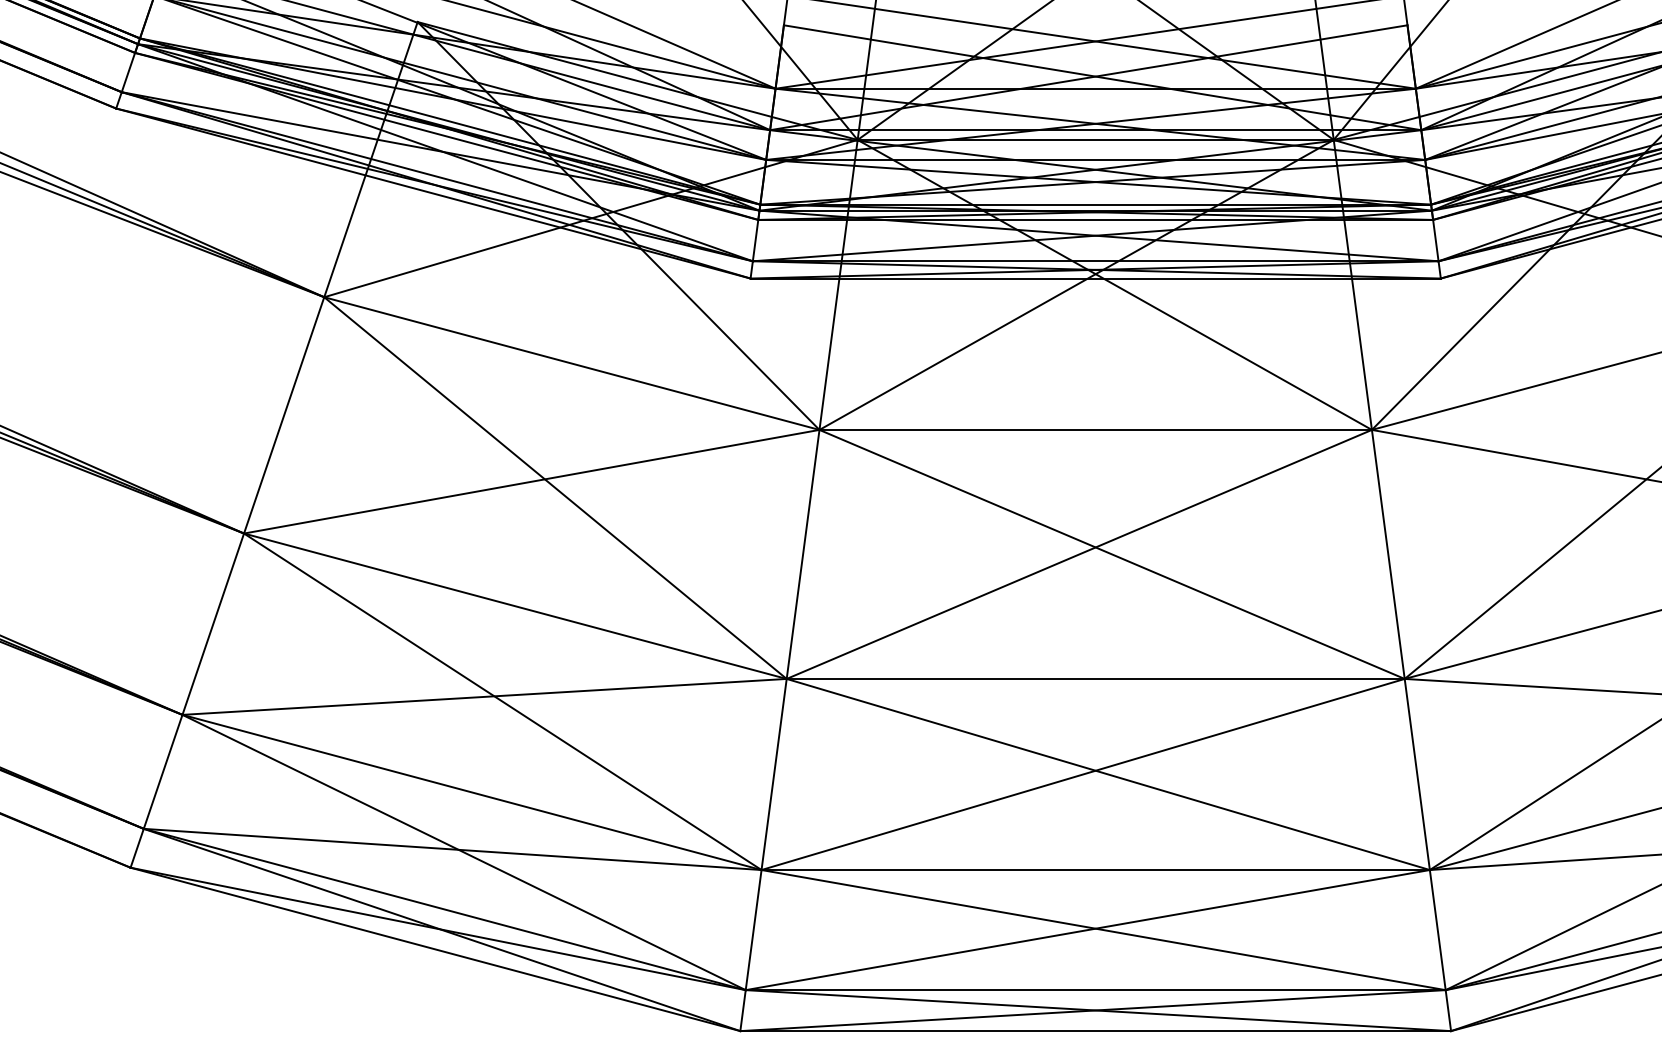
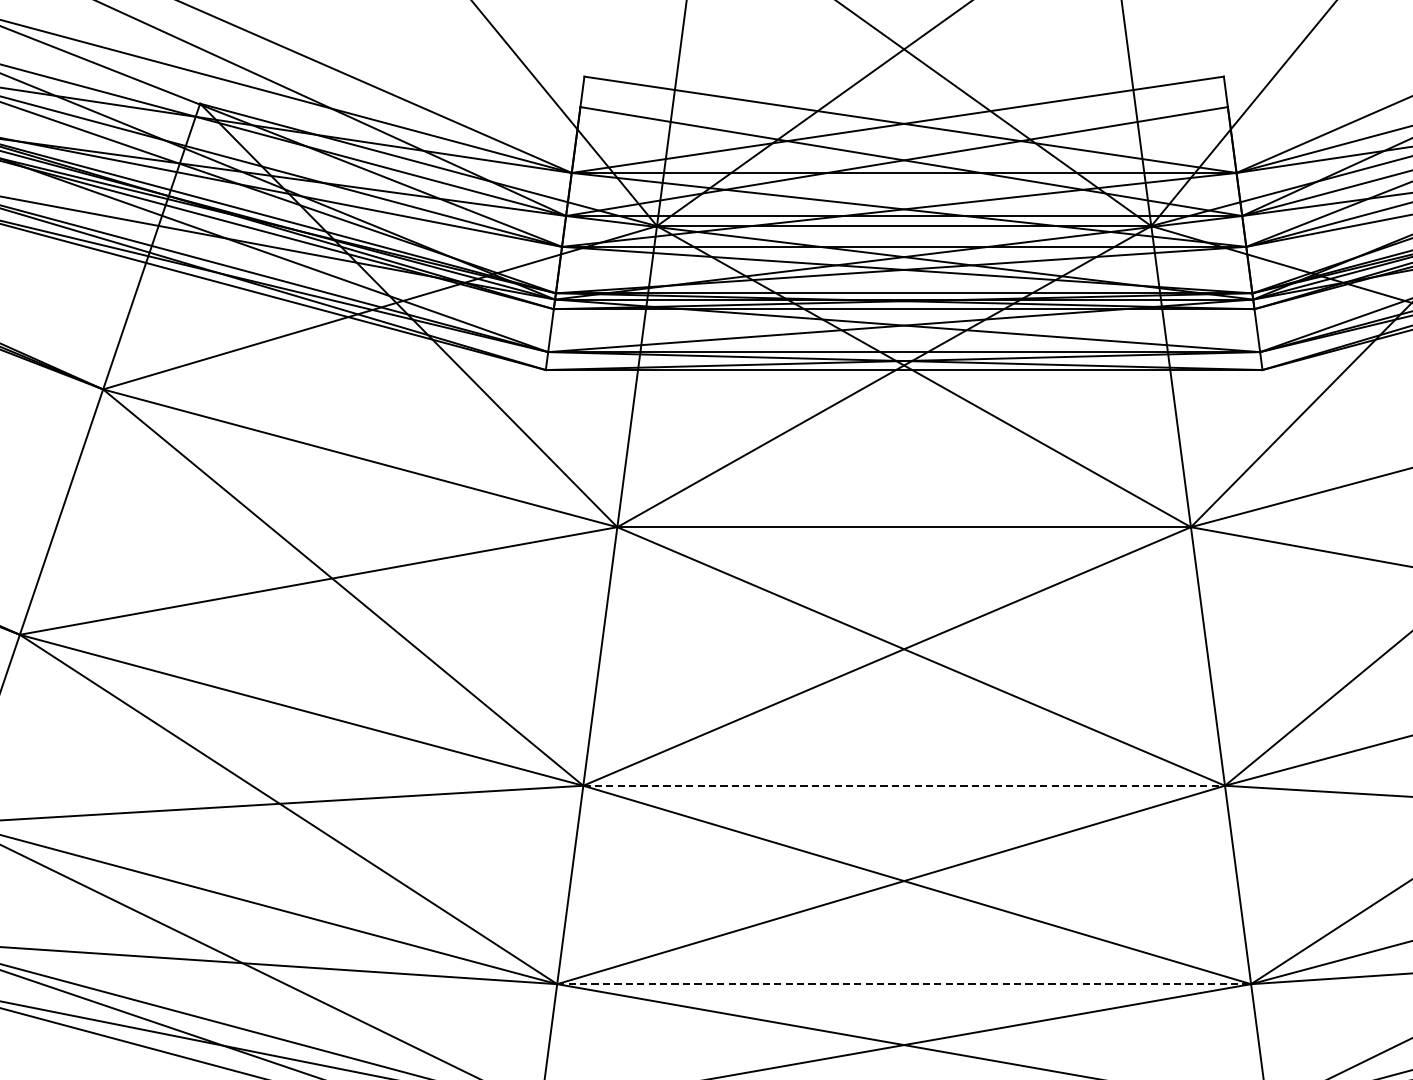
line: (1096, 678) -> (904, 785), solid -> dashed
line: (1096, 870) -> (904, 984), solid -> dashed

